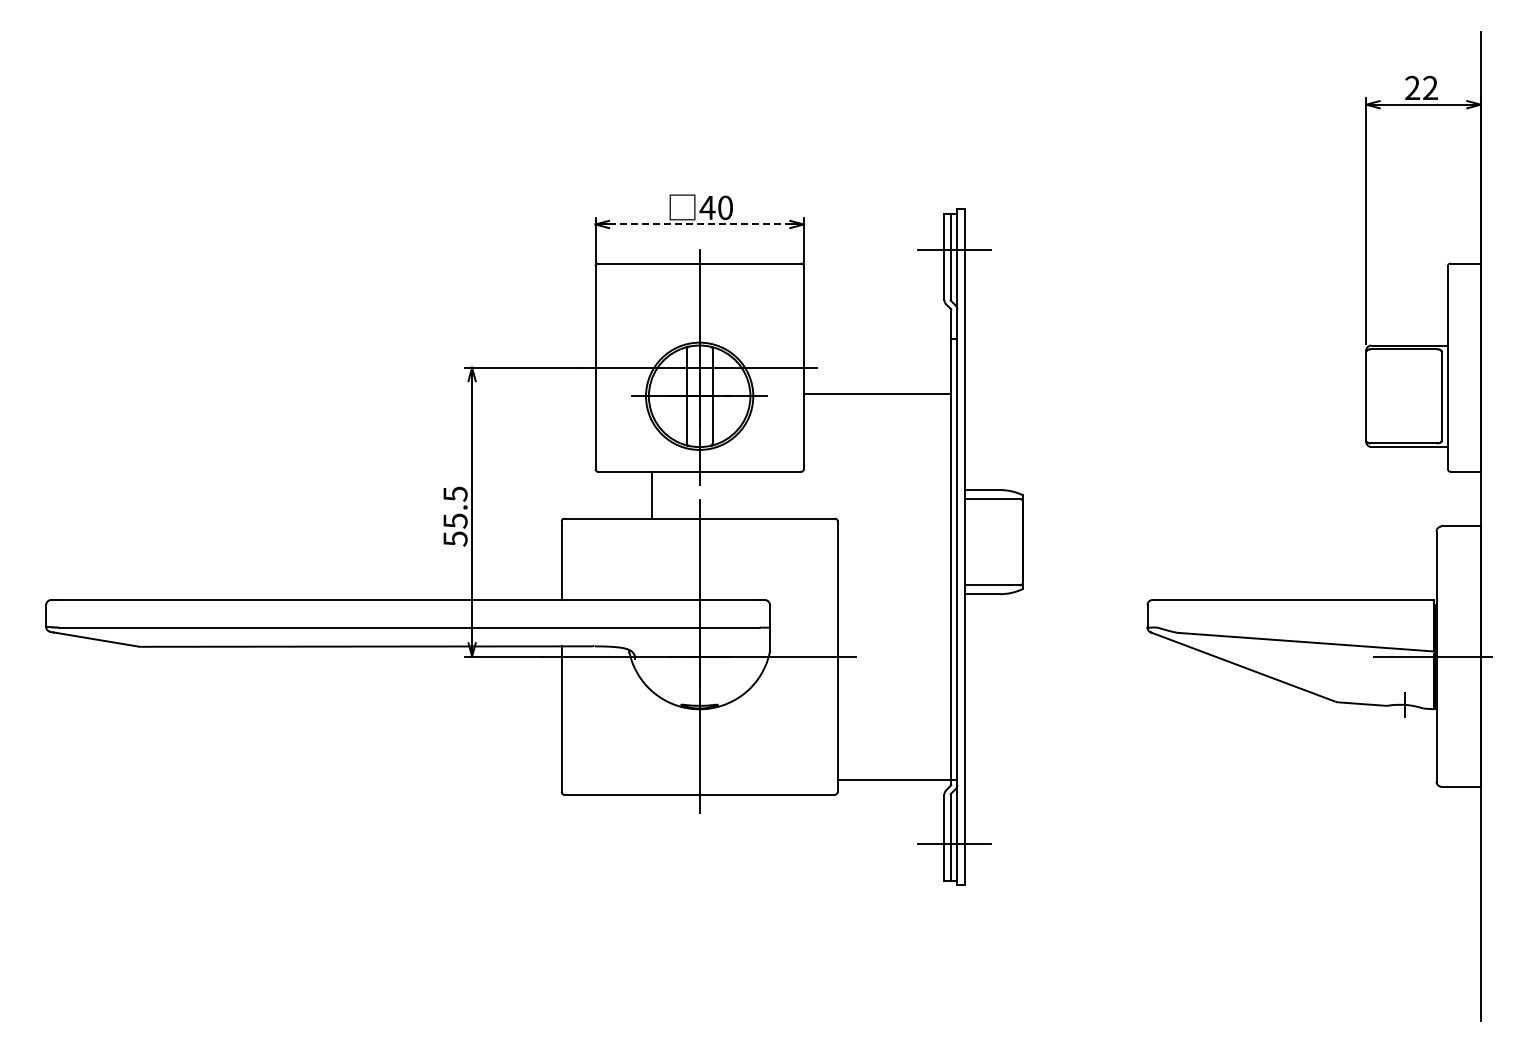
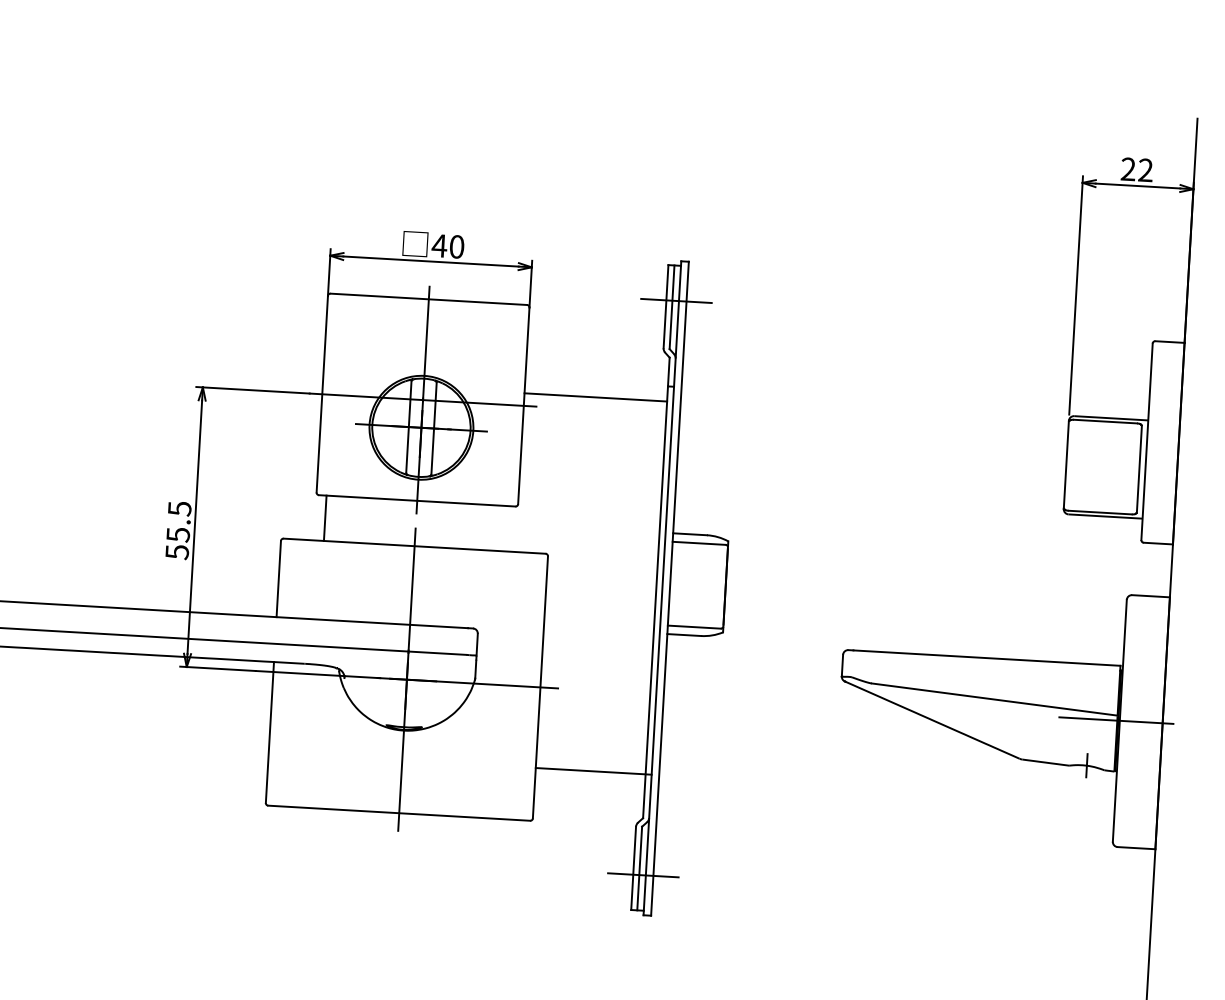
line: (699, 224) -> (430, 261), dashed -> solid
line: (877, 393) -> (595, 397), moved
line: (651, 494) -> (324, 517), moved
line: (897, 779) -> (593, 770), moved

